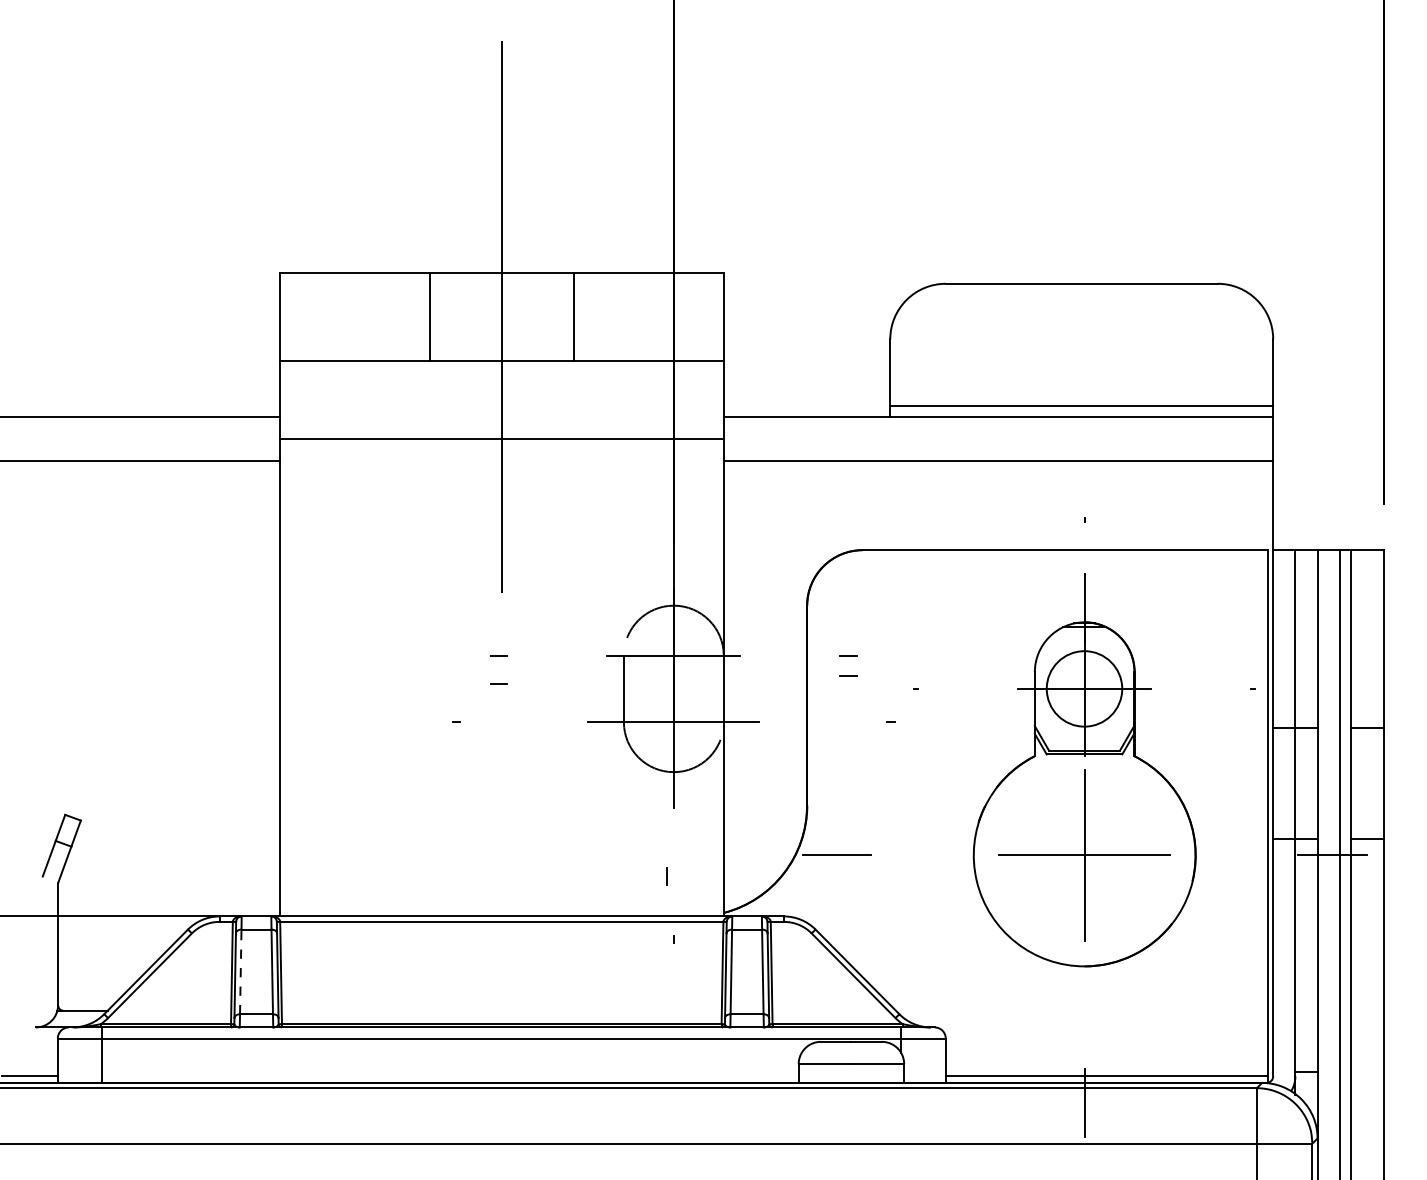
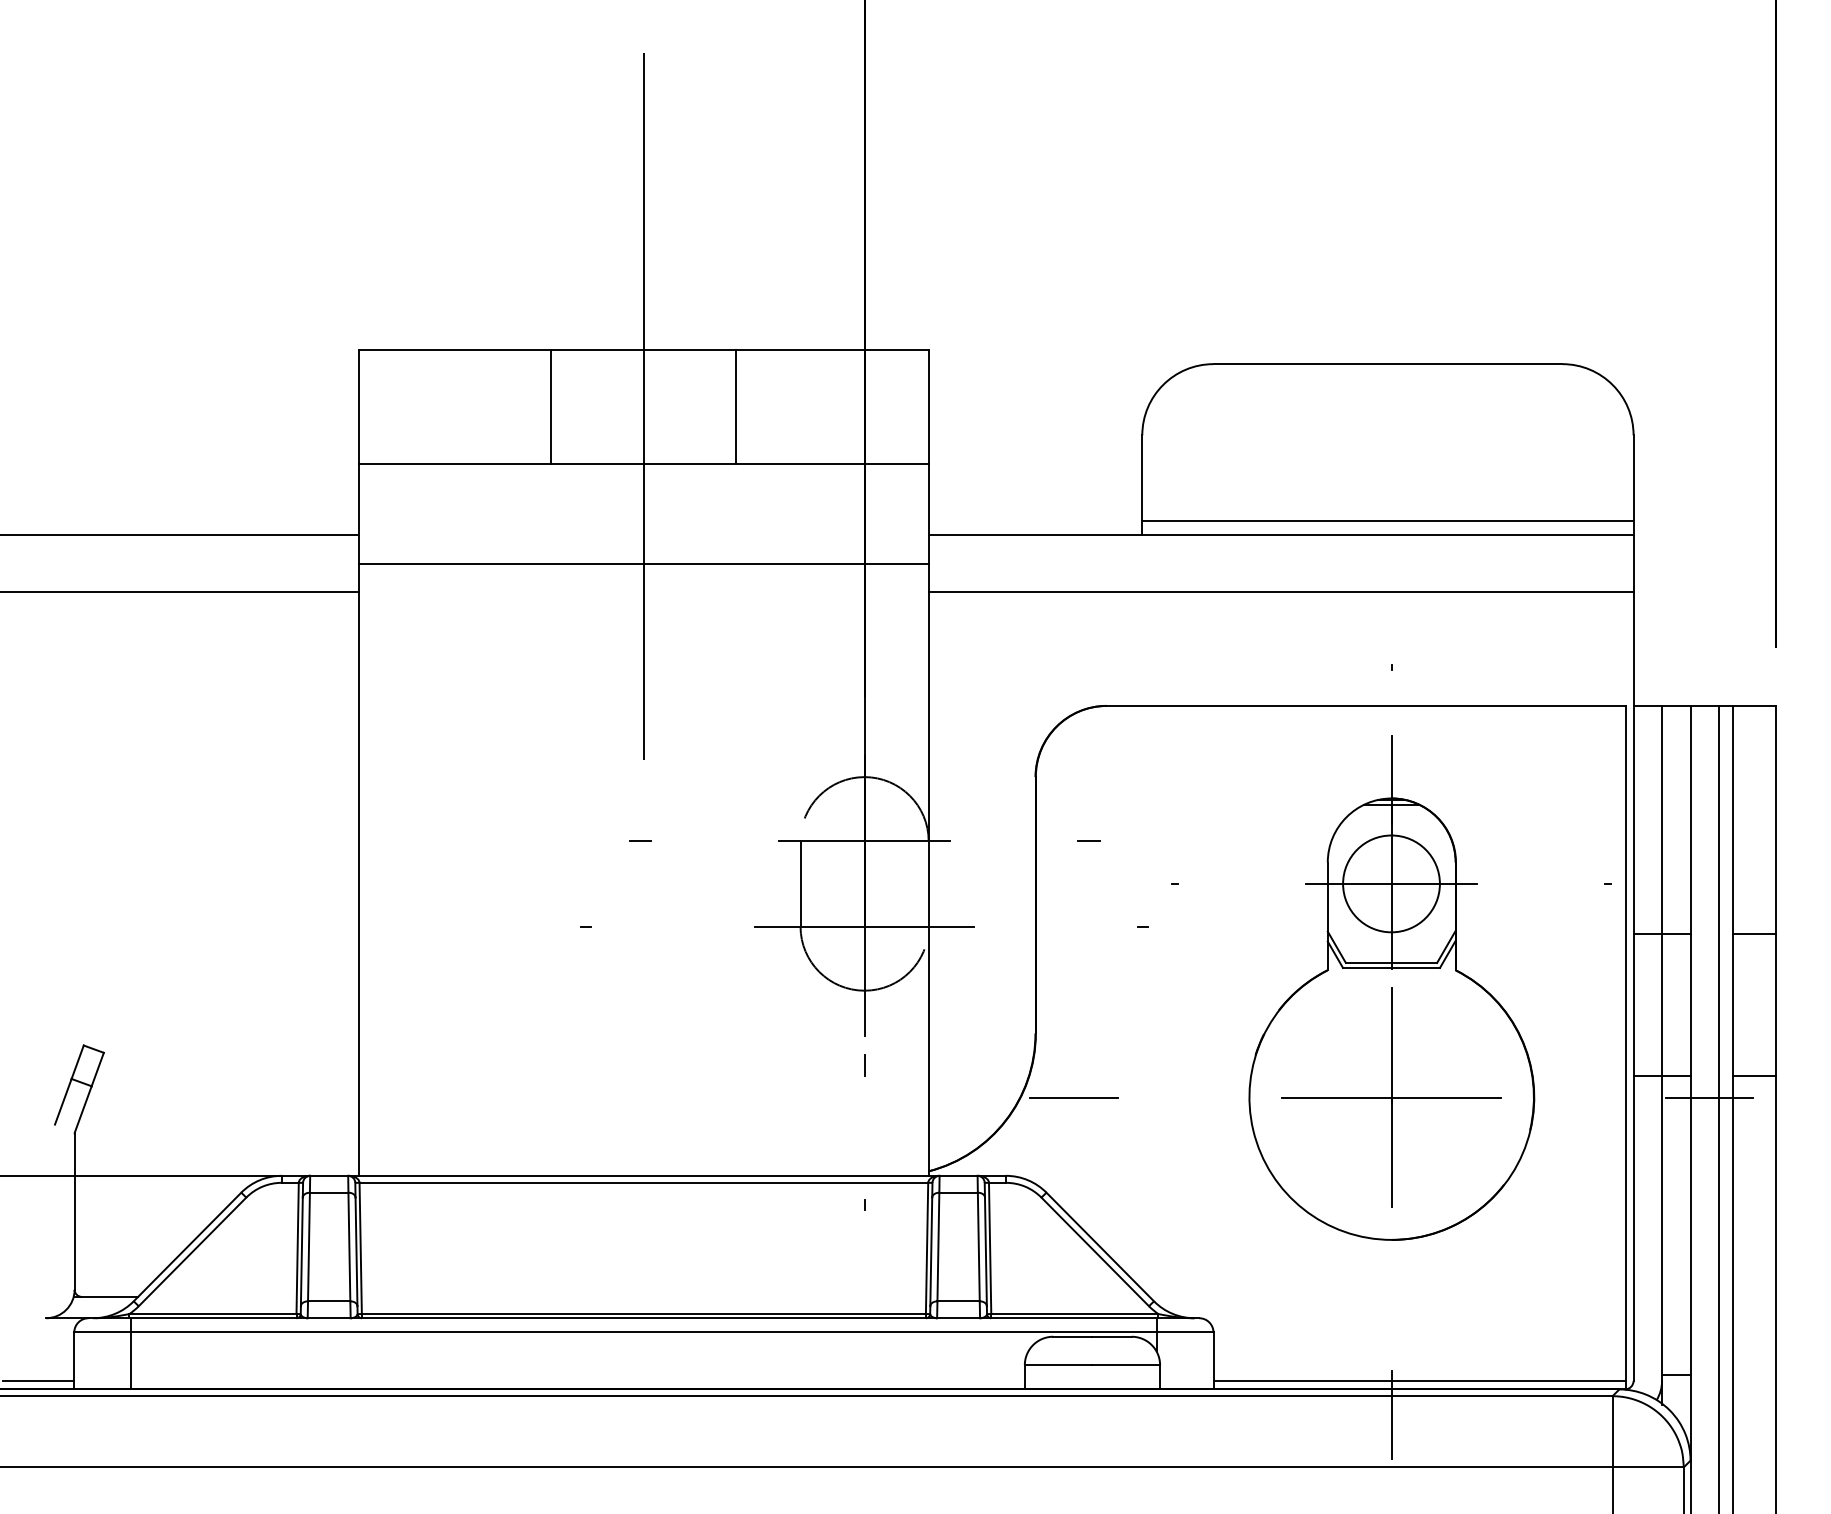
line: (848, 675) -> (1088, 866), removed
line: (498, 683) -> (639, 876), removed
line: (666, 876) -> (864, 1065), moved
line: (240, 971) -> (308, 1246), dashed -> solid

